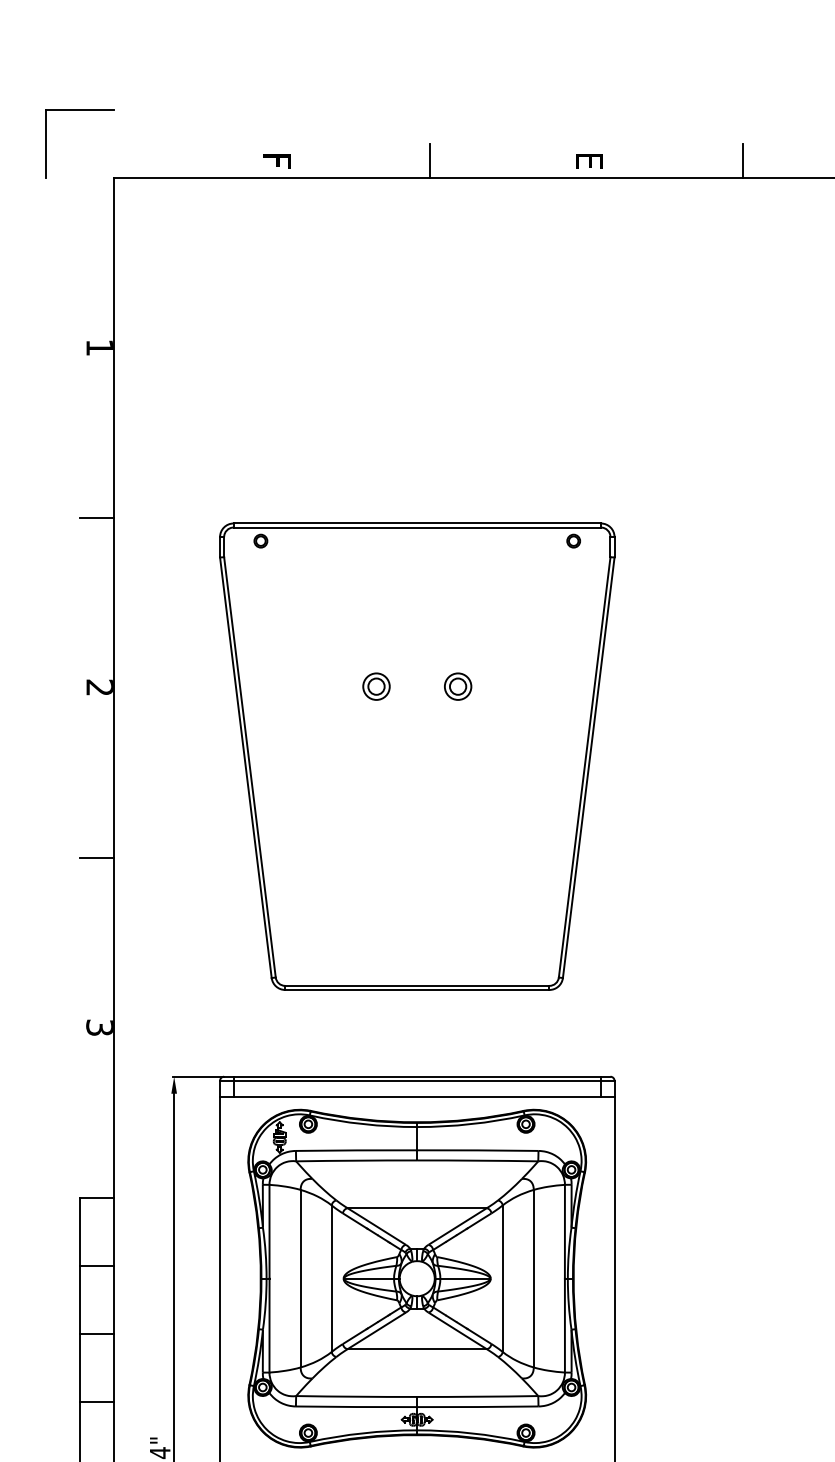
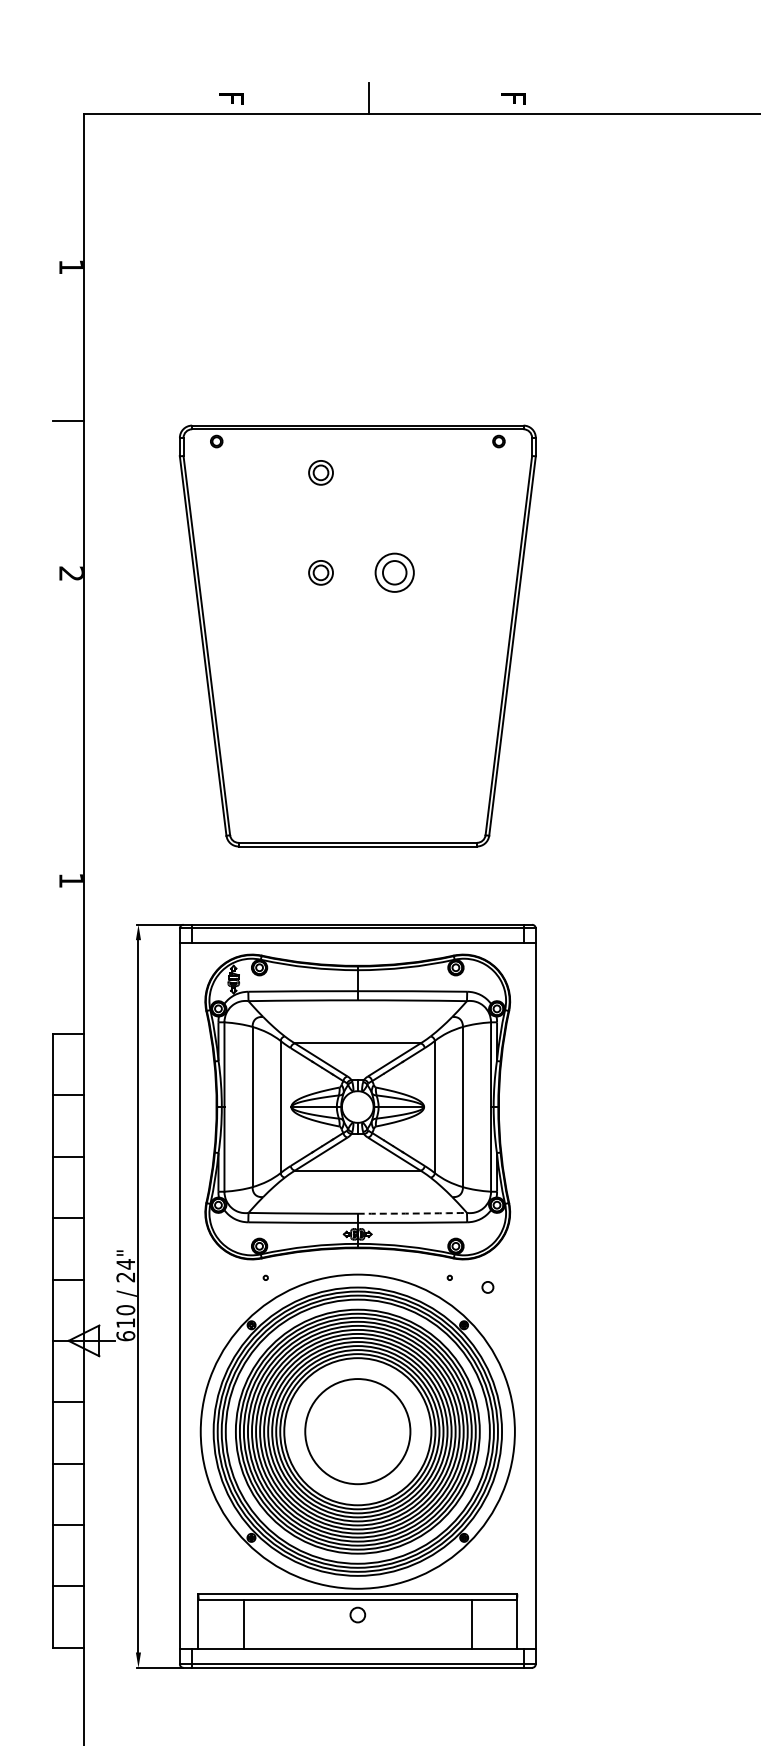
part: (80, 109) -> (53, 52), removed
text: (589, 160) -> (513, 98), E -> F
line: (742, 160) -> (651, 98), removed
part: (375, 575) -> (320, 472), added
part: (457, 686) -> (394, 572), size x1.6
line: (96, 858) -> (68, 727), removed
text: (98, 1027) -> (70, 880), 3 -> 1
arc: (477, 1396) -> (412, 1213), solid -> dashed

